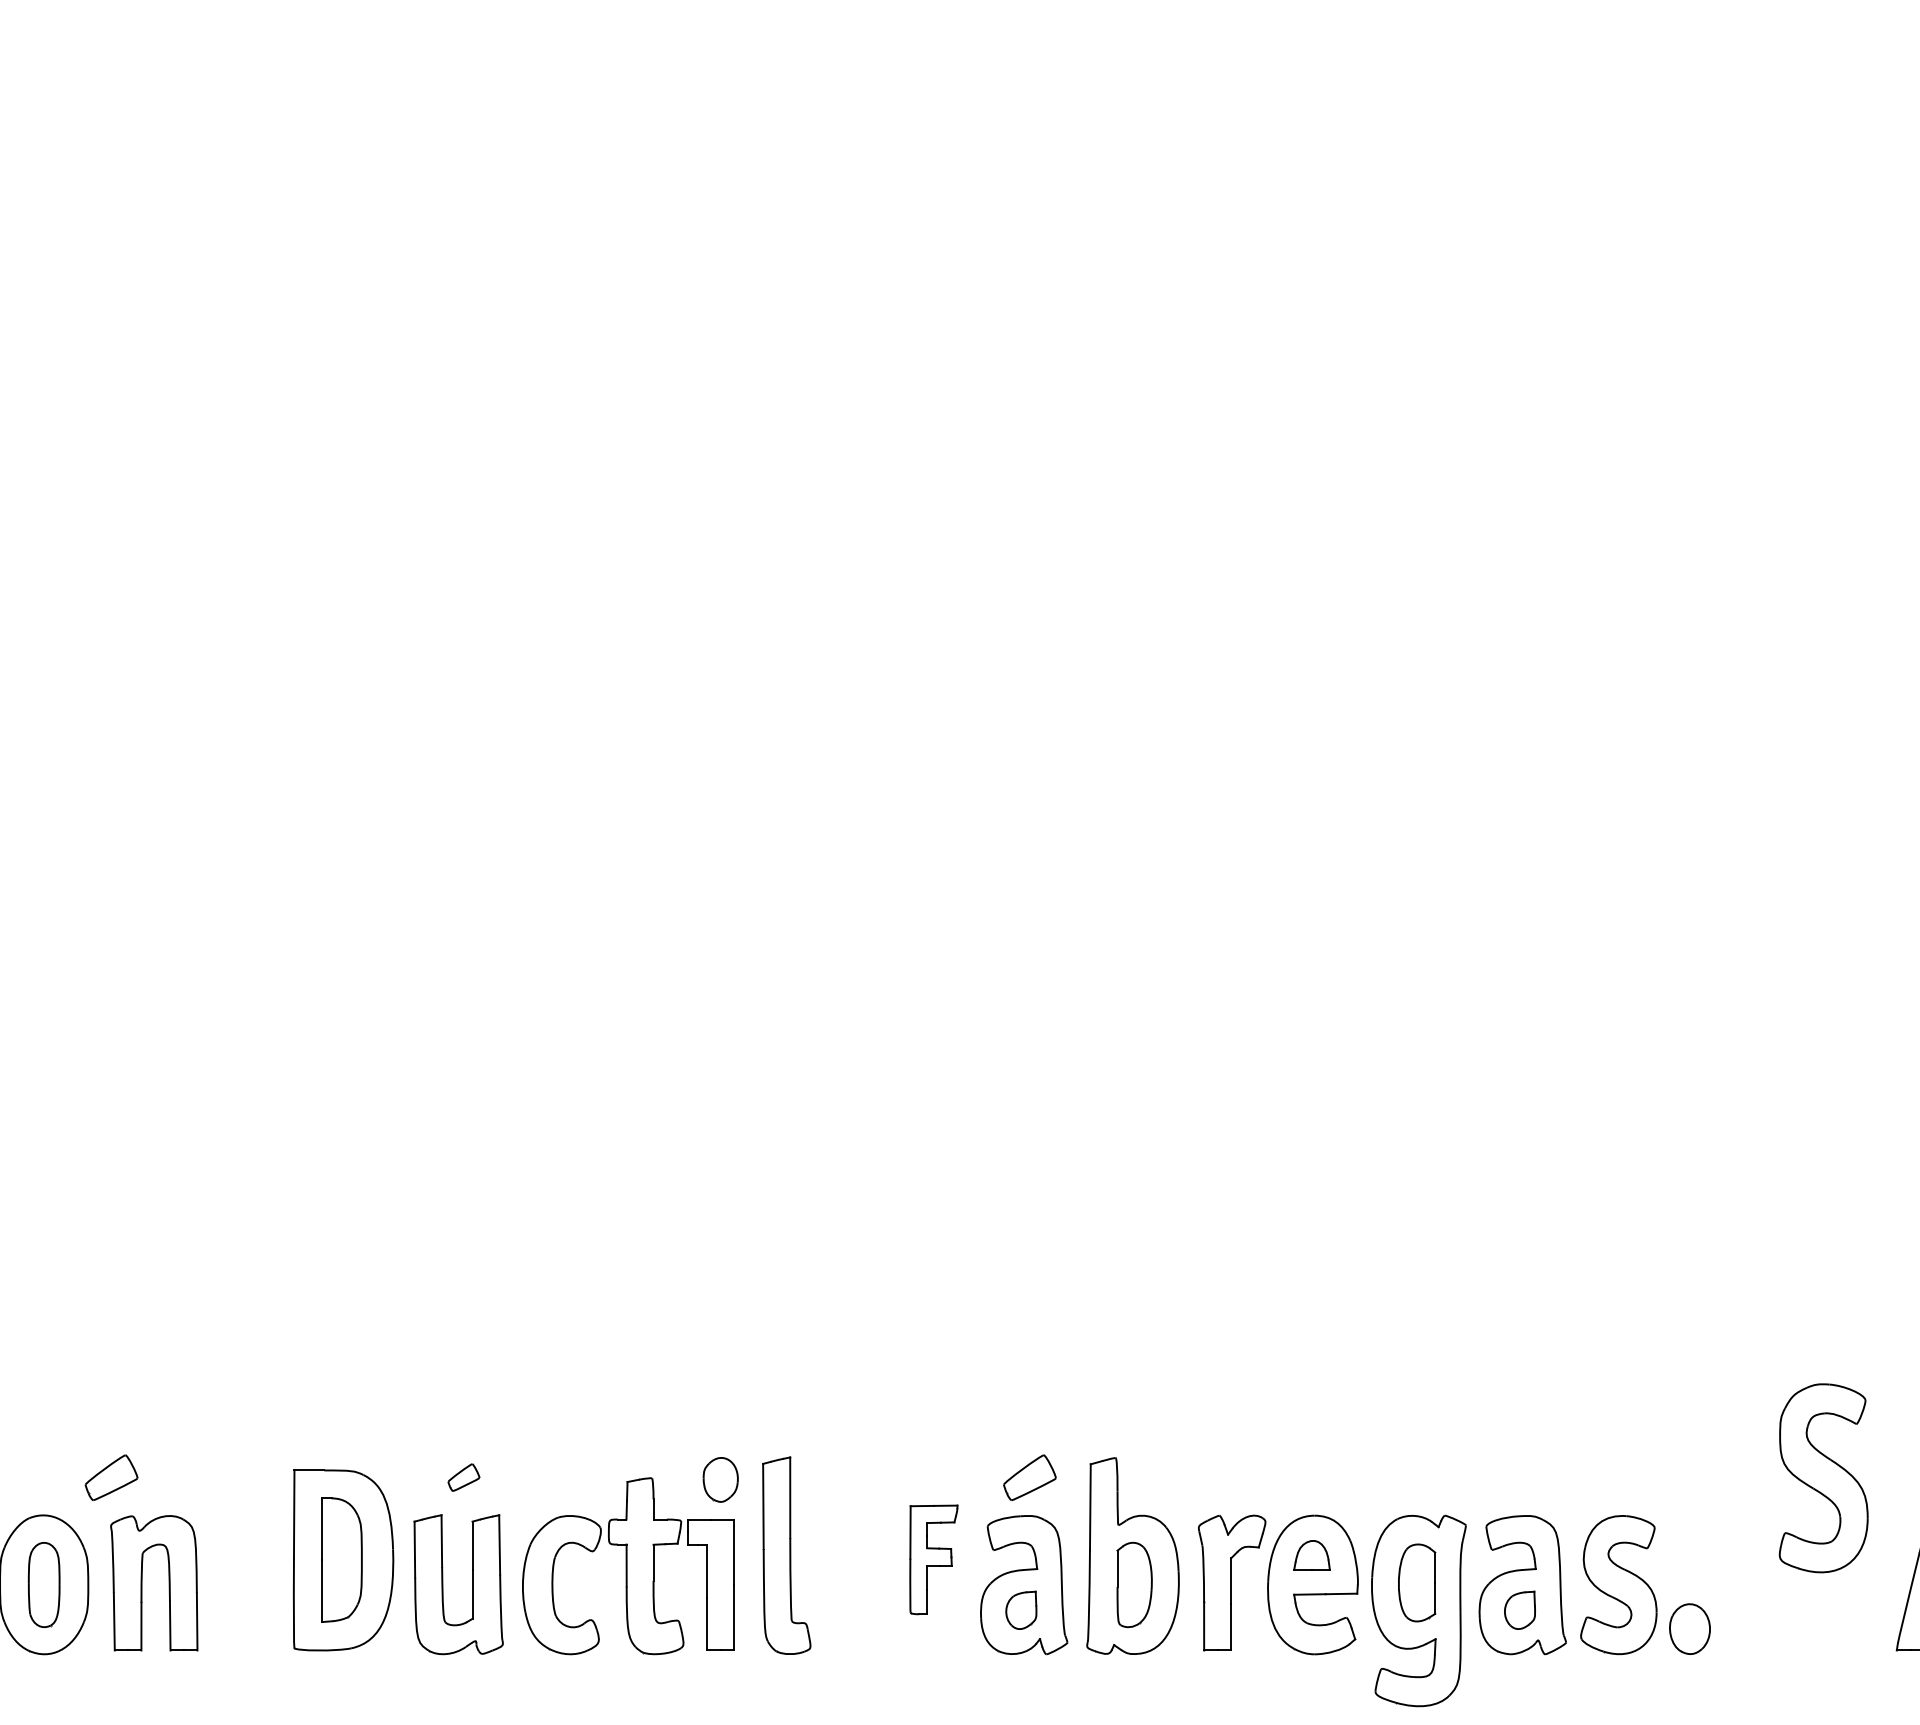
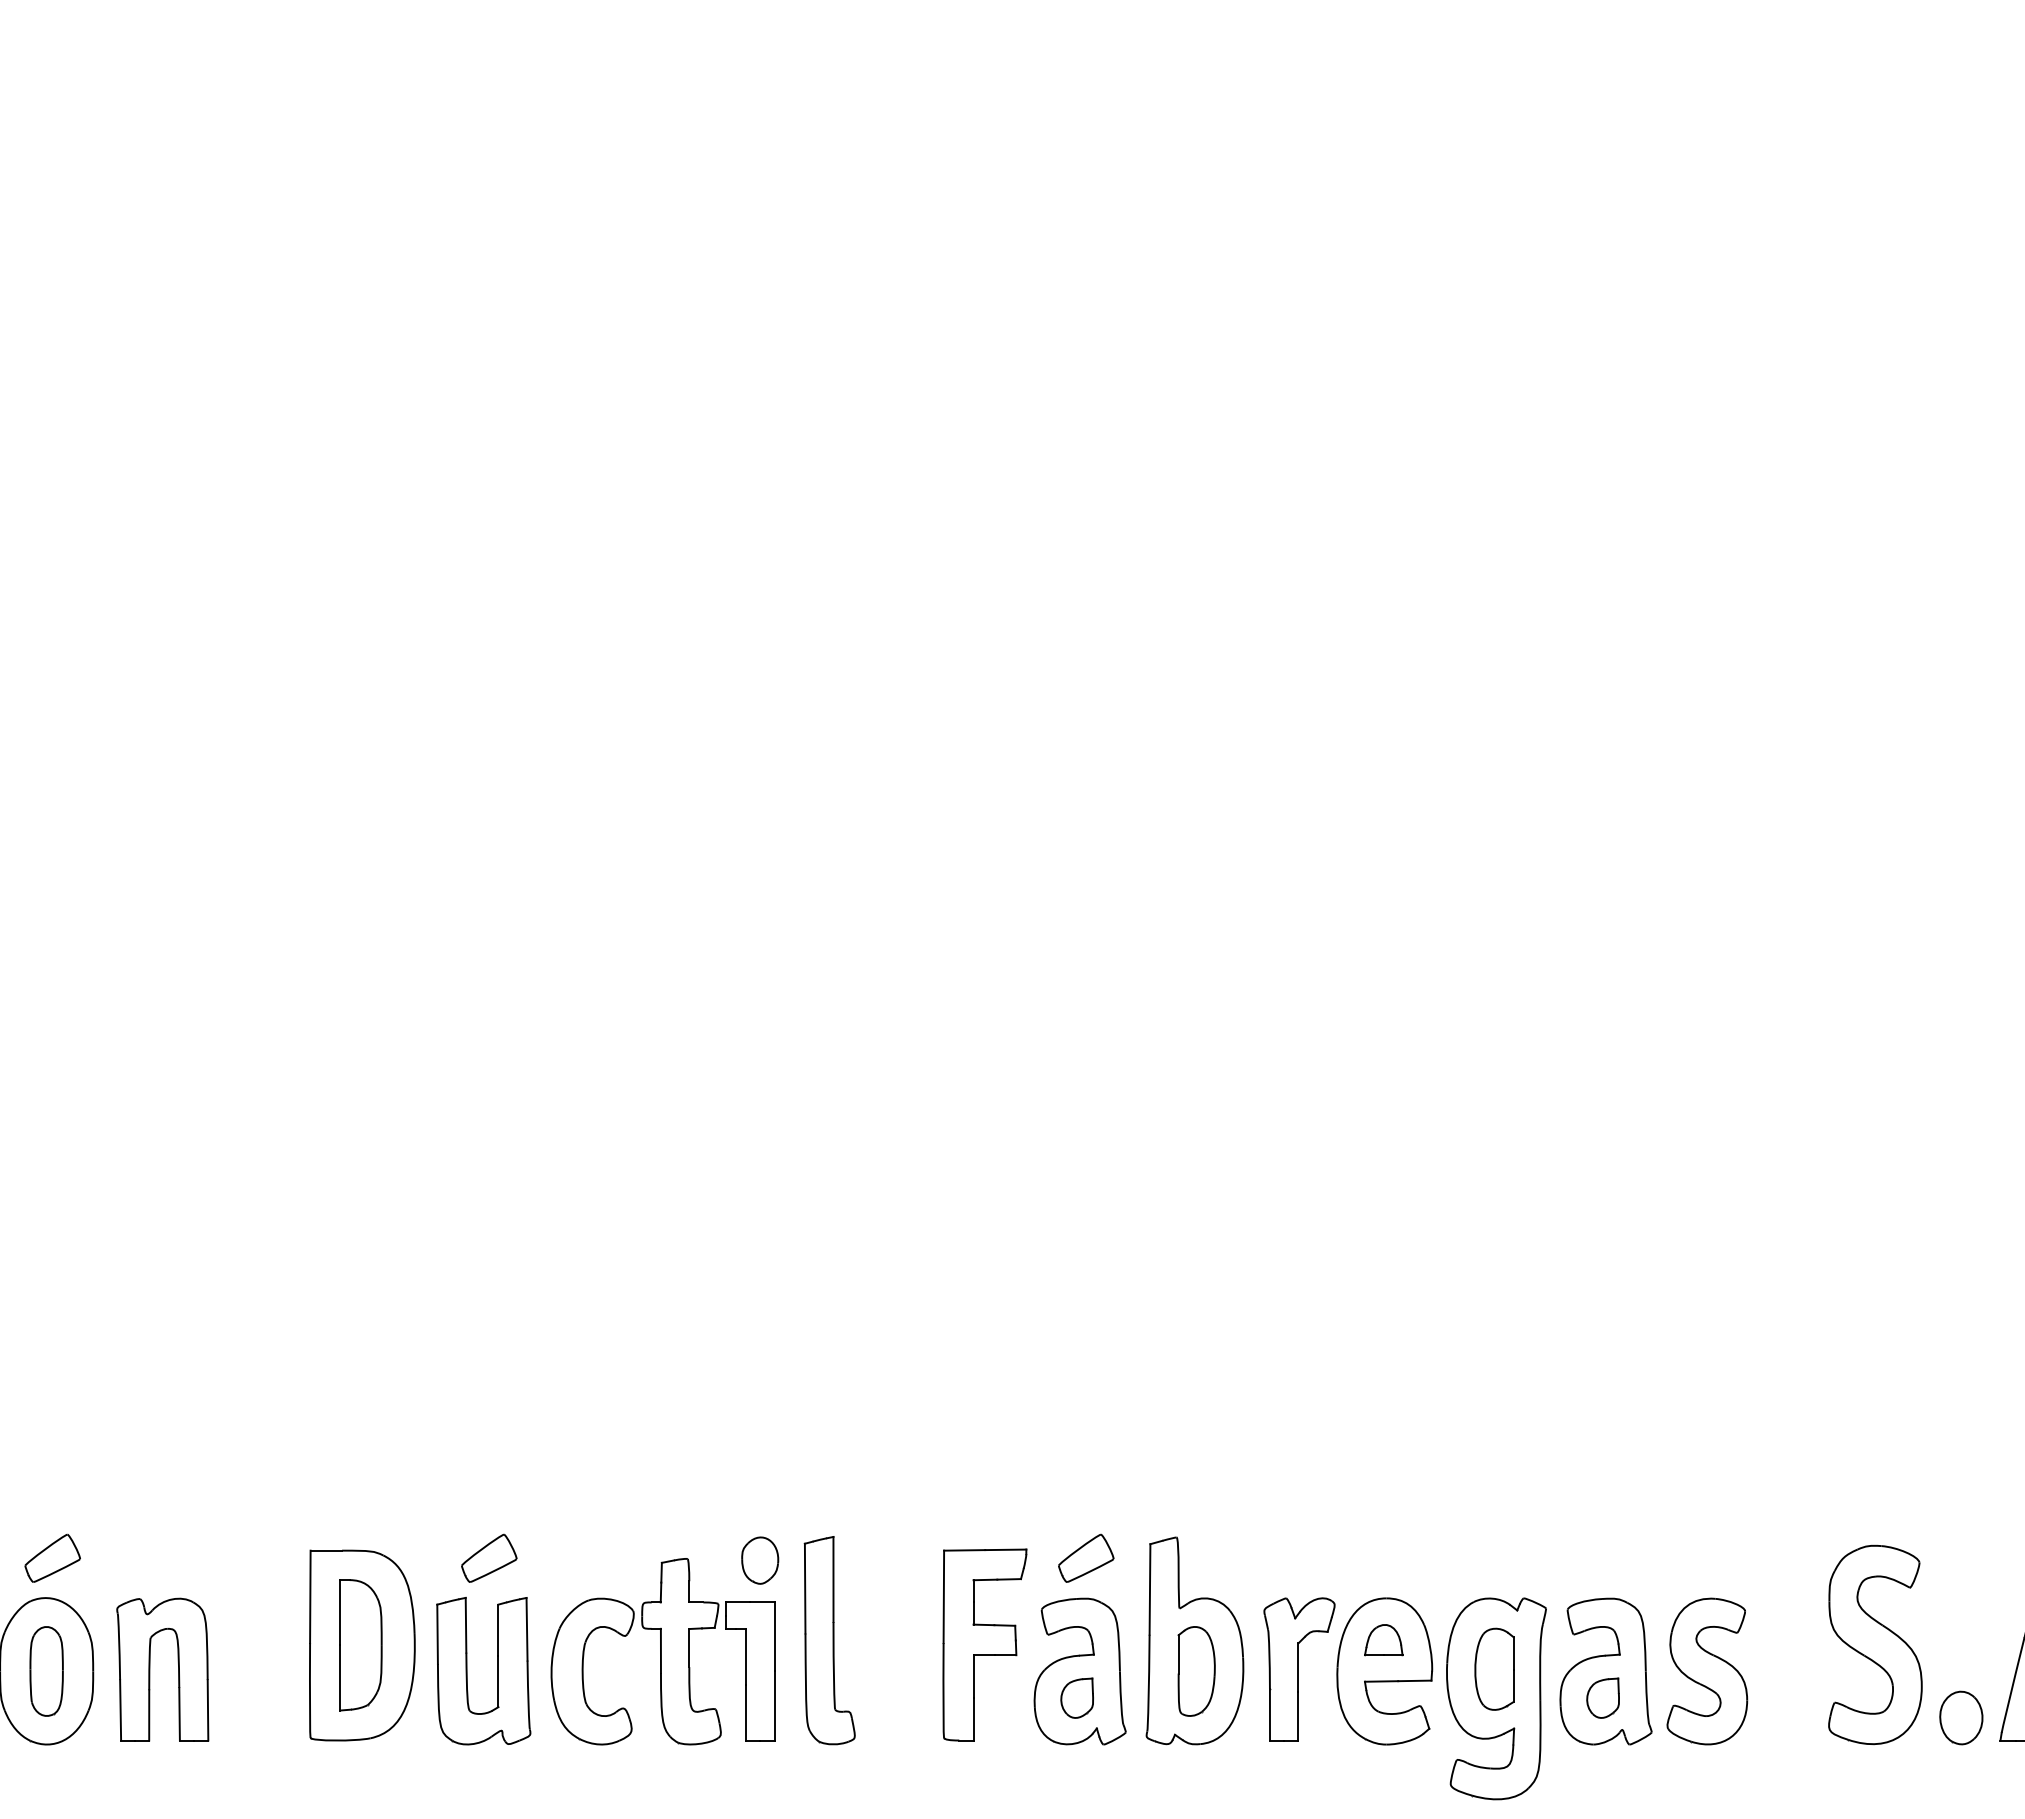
part: (111, 1476) -> (52, 1557), moved
part: (464, 1476) -> (489, 1557), size x1.67
part: (1823, 1477) -> (1875, 1644), moved
part: (933, 1559) -> (984, 1644), size x1.67
part: (1690, 1628) -> (1961, 1717), moved

